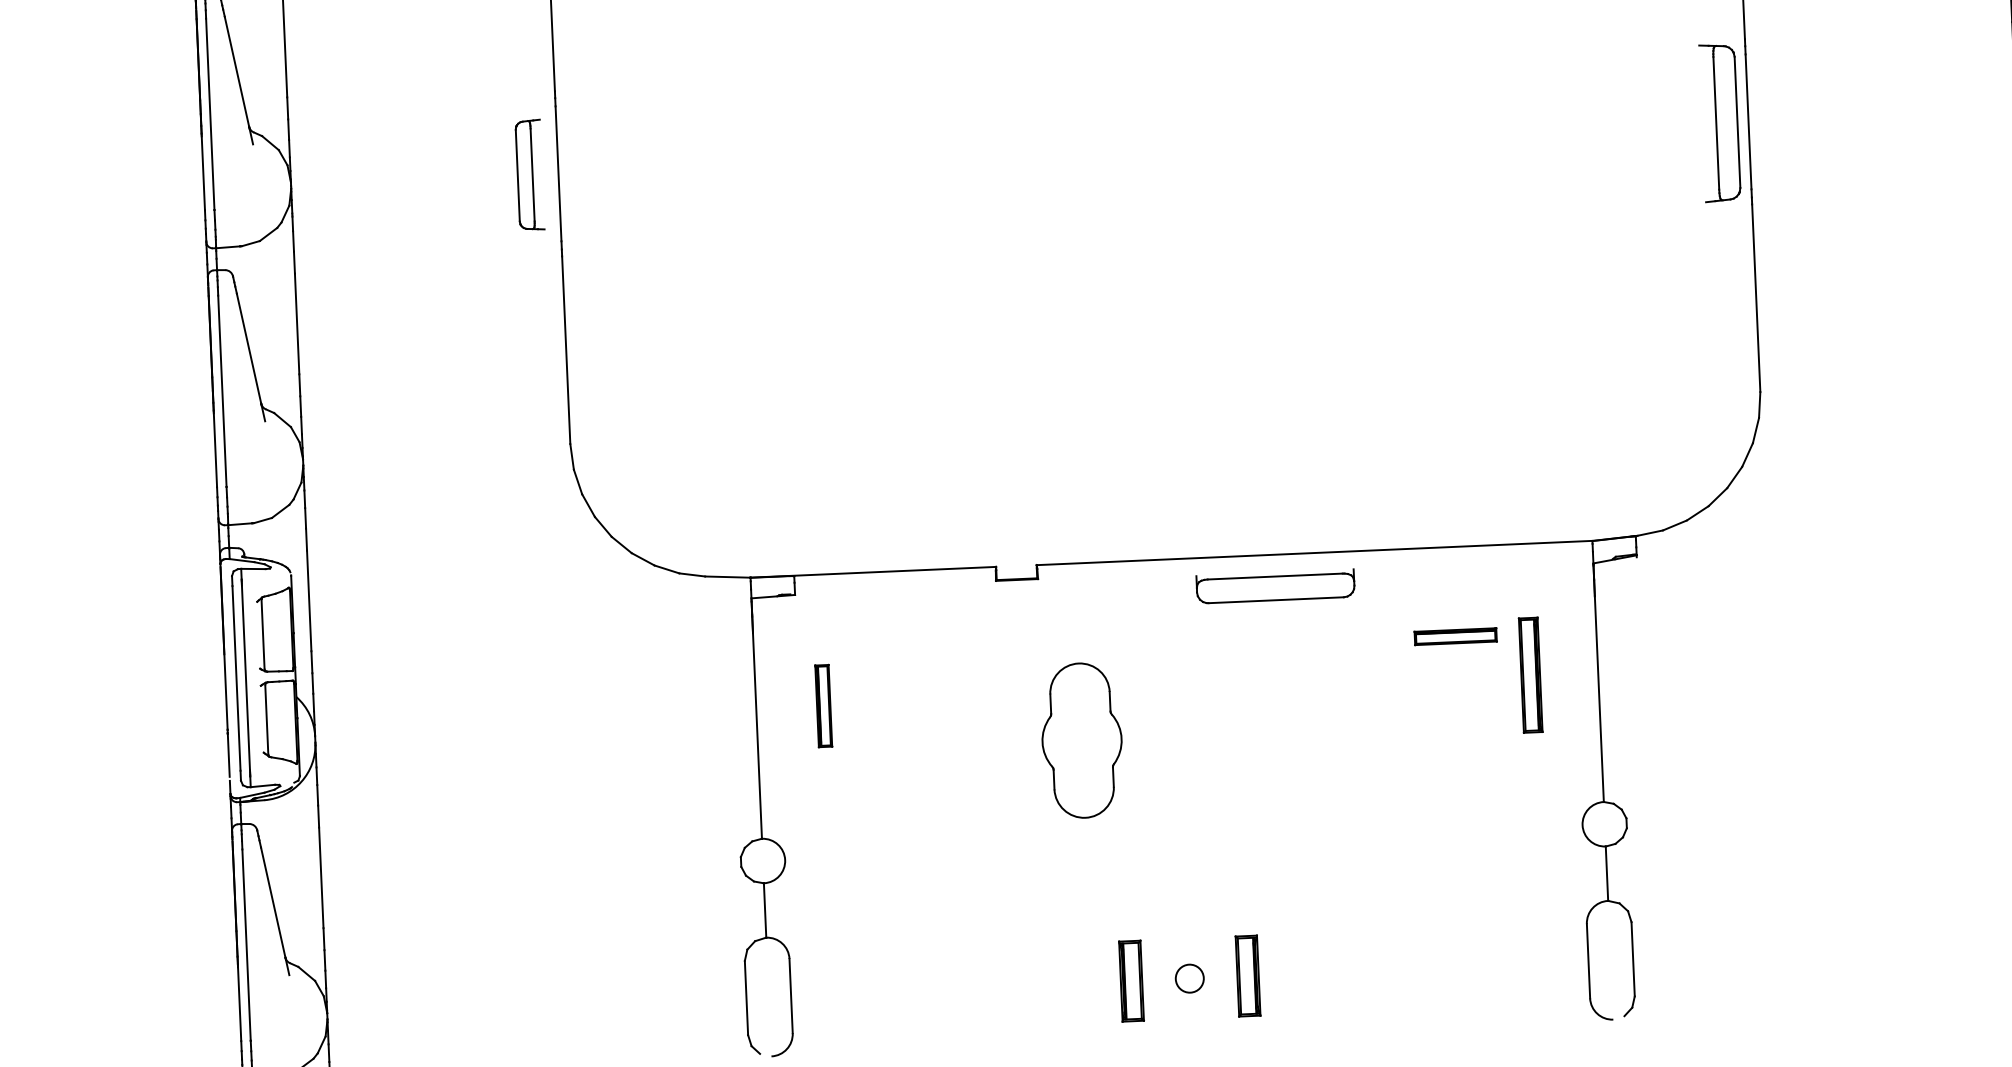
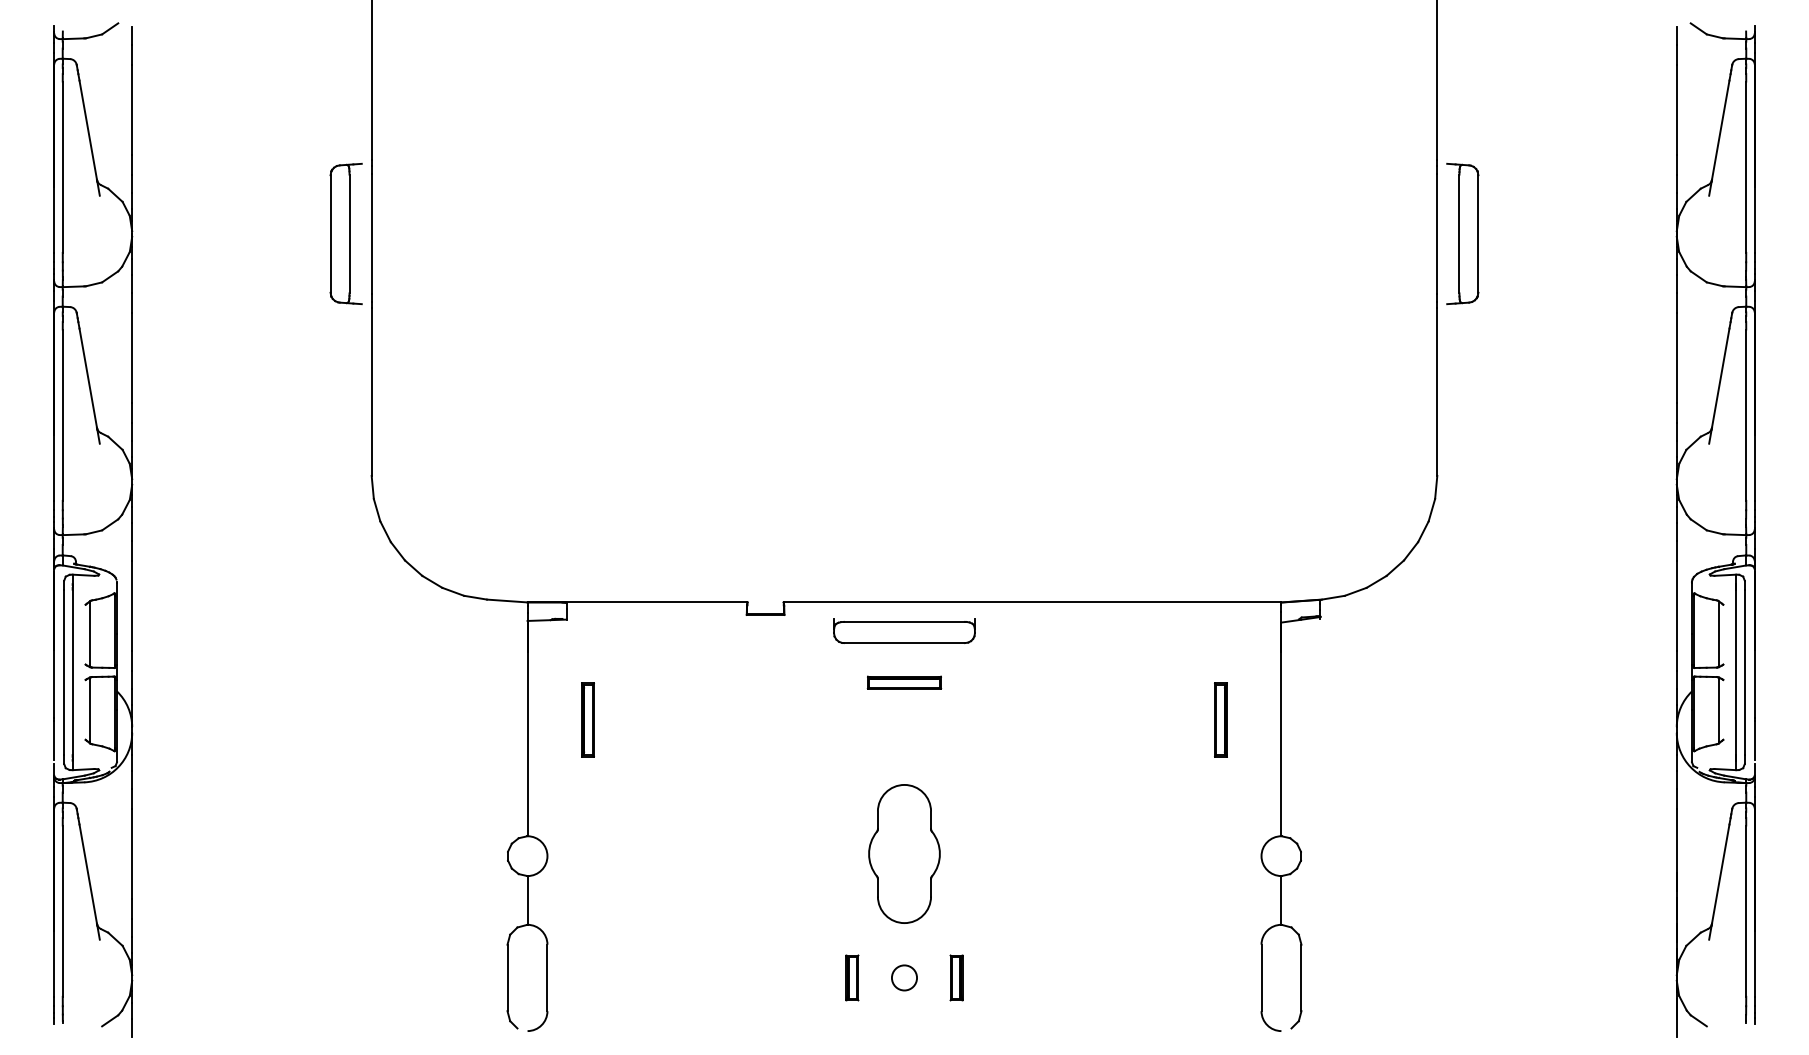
part: (1719, 122) -> (1462, 233), moved
part: (529, 174) -> (345, 233), size x1.43
part: (1275, 586) -> (904, 630), moved
part: (1455, 636) -> (904, 682), moved
part: (1530, 674) -> (1220, 719), size x0.71
part: (1082, 740) -> (904, 853), moved
part: (1247, 975) -> (956, 977), size x0.62
part: (1131, 980) -> (852, 977), size x0.62

